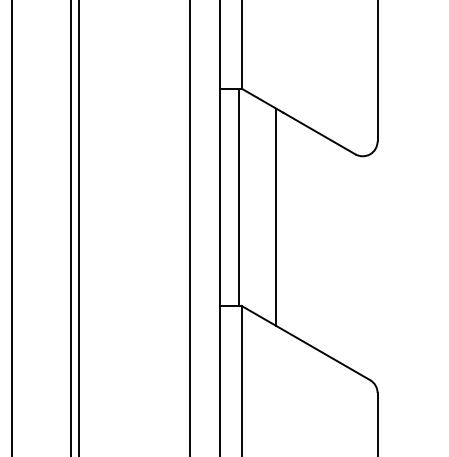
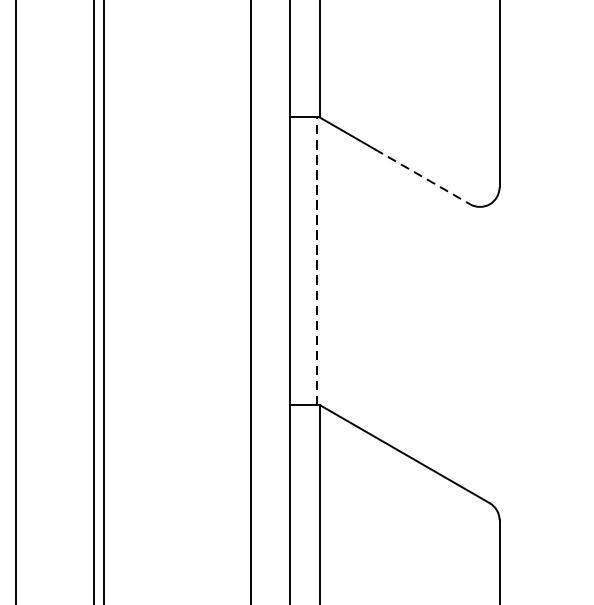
line: (319, 133) -> (422, 176), solid -> dashed
line: (239, 197) -> (316, 261), solid -> dashed
line: (276, 217) -> (365, 287), removed

